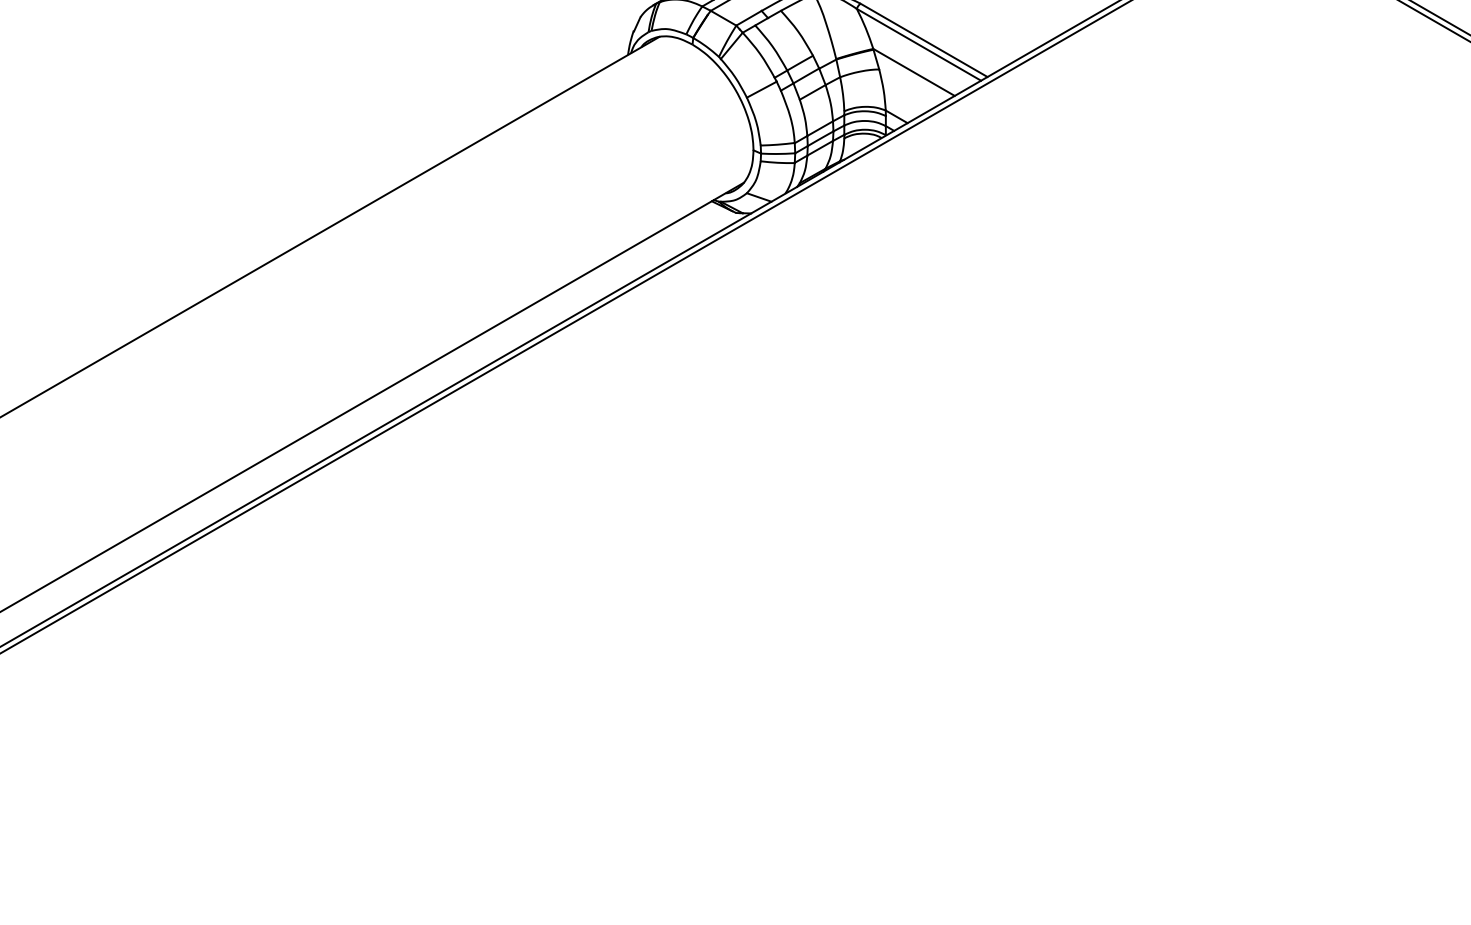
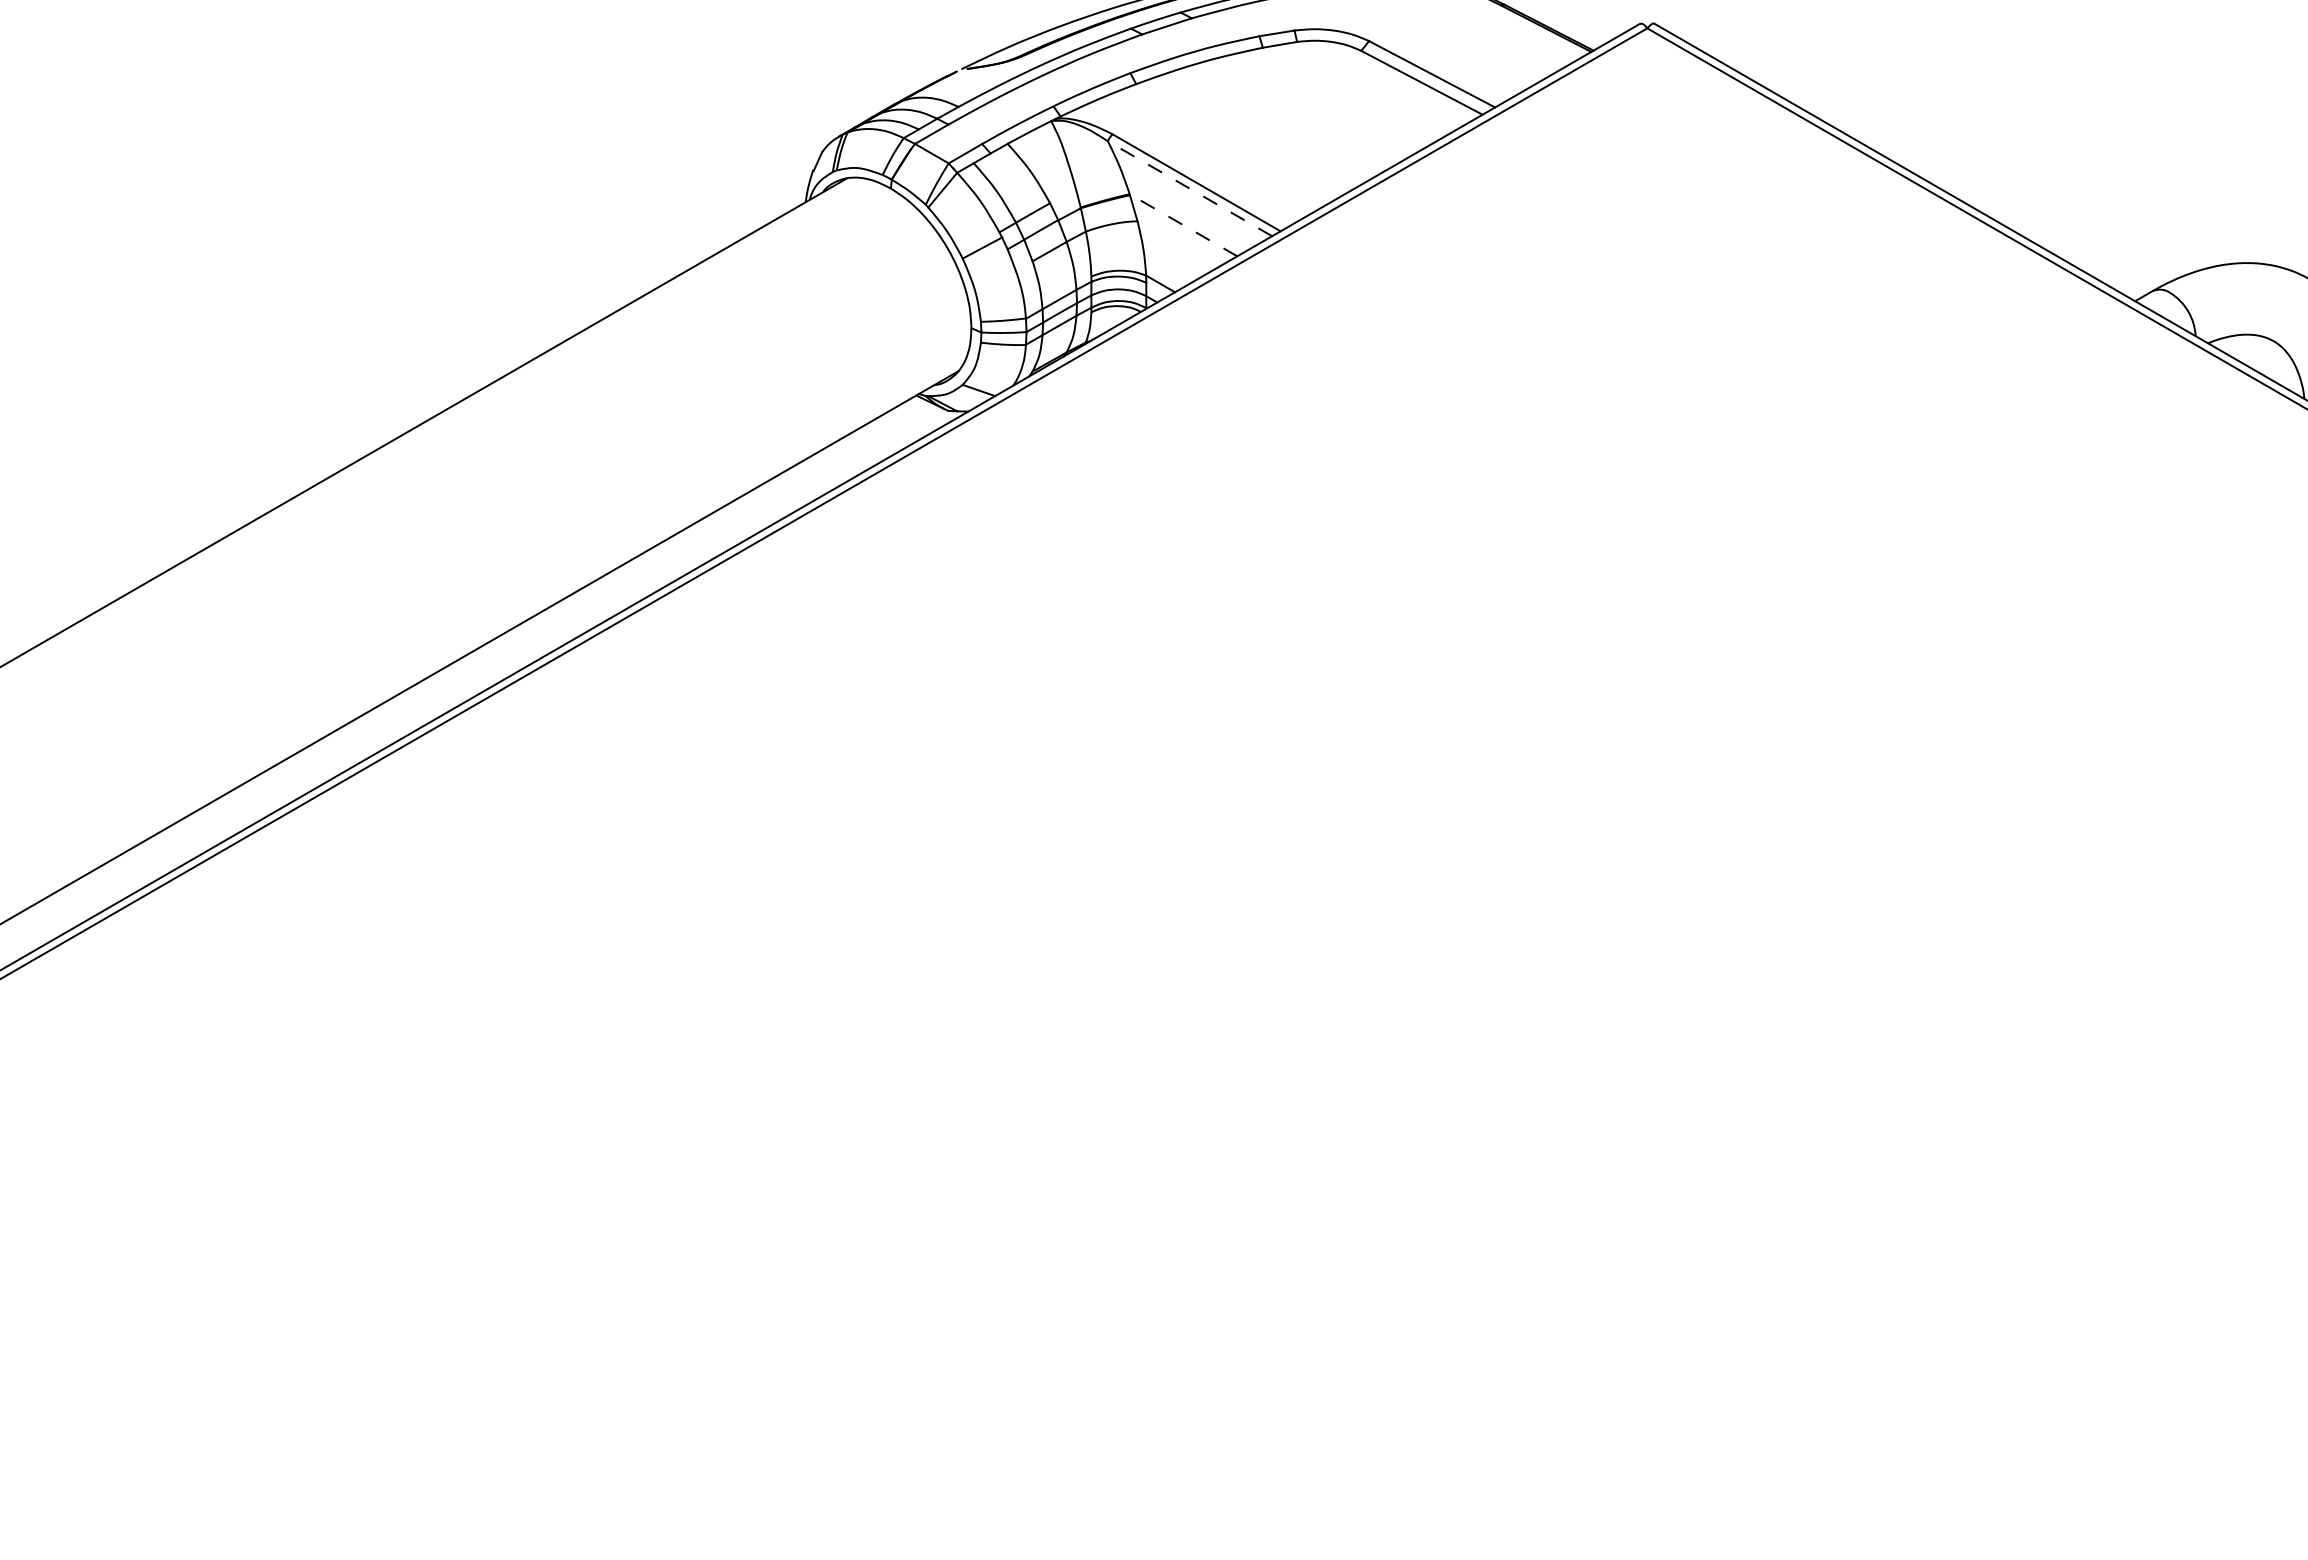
line: (919, 44) -> (1190, 188), solid -> dashed
line: (914, 72) -> (1183, 225), solid -> dashed

